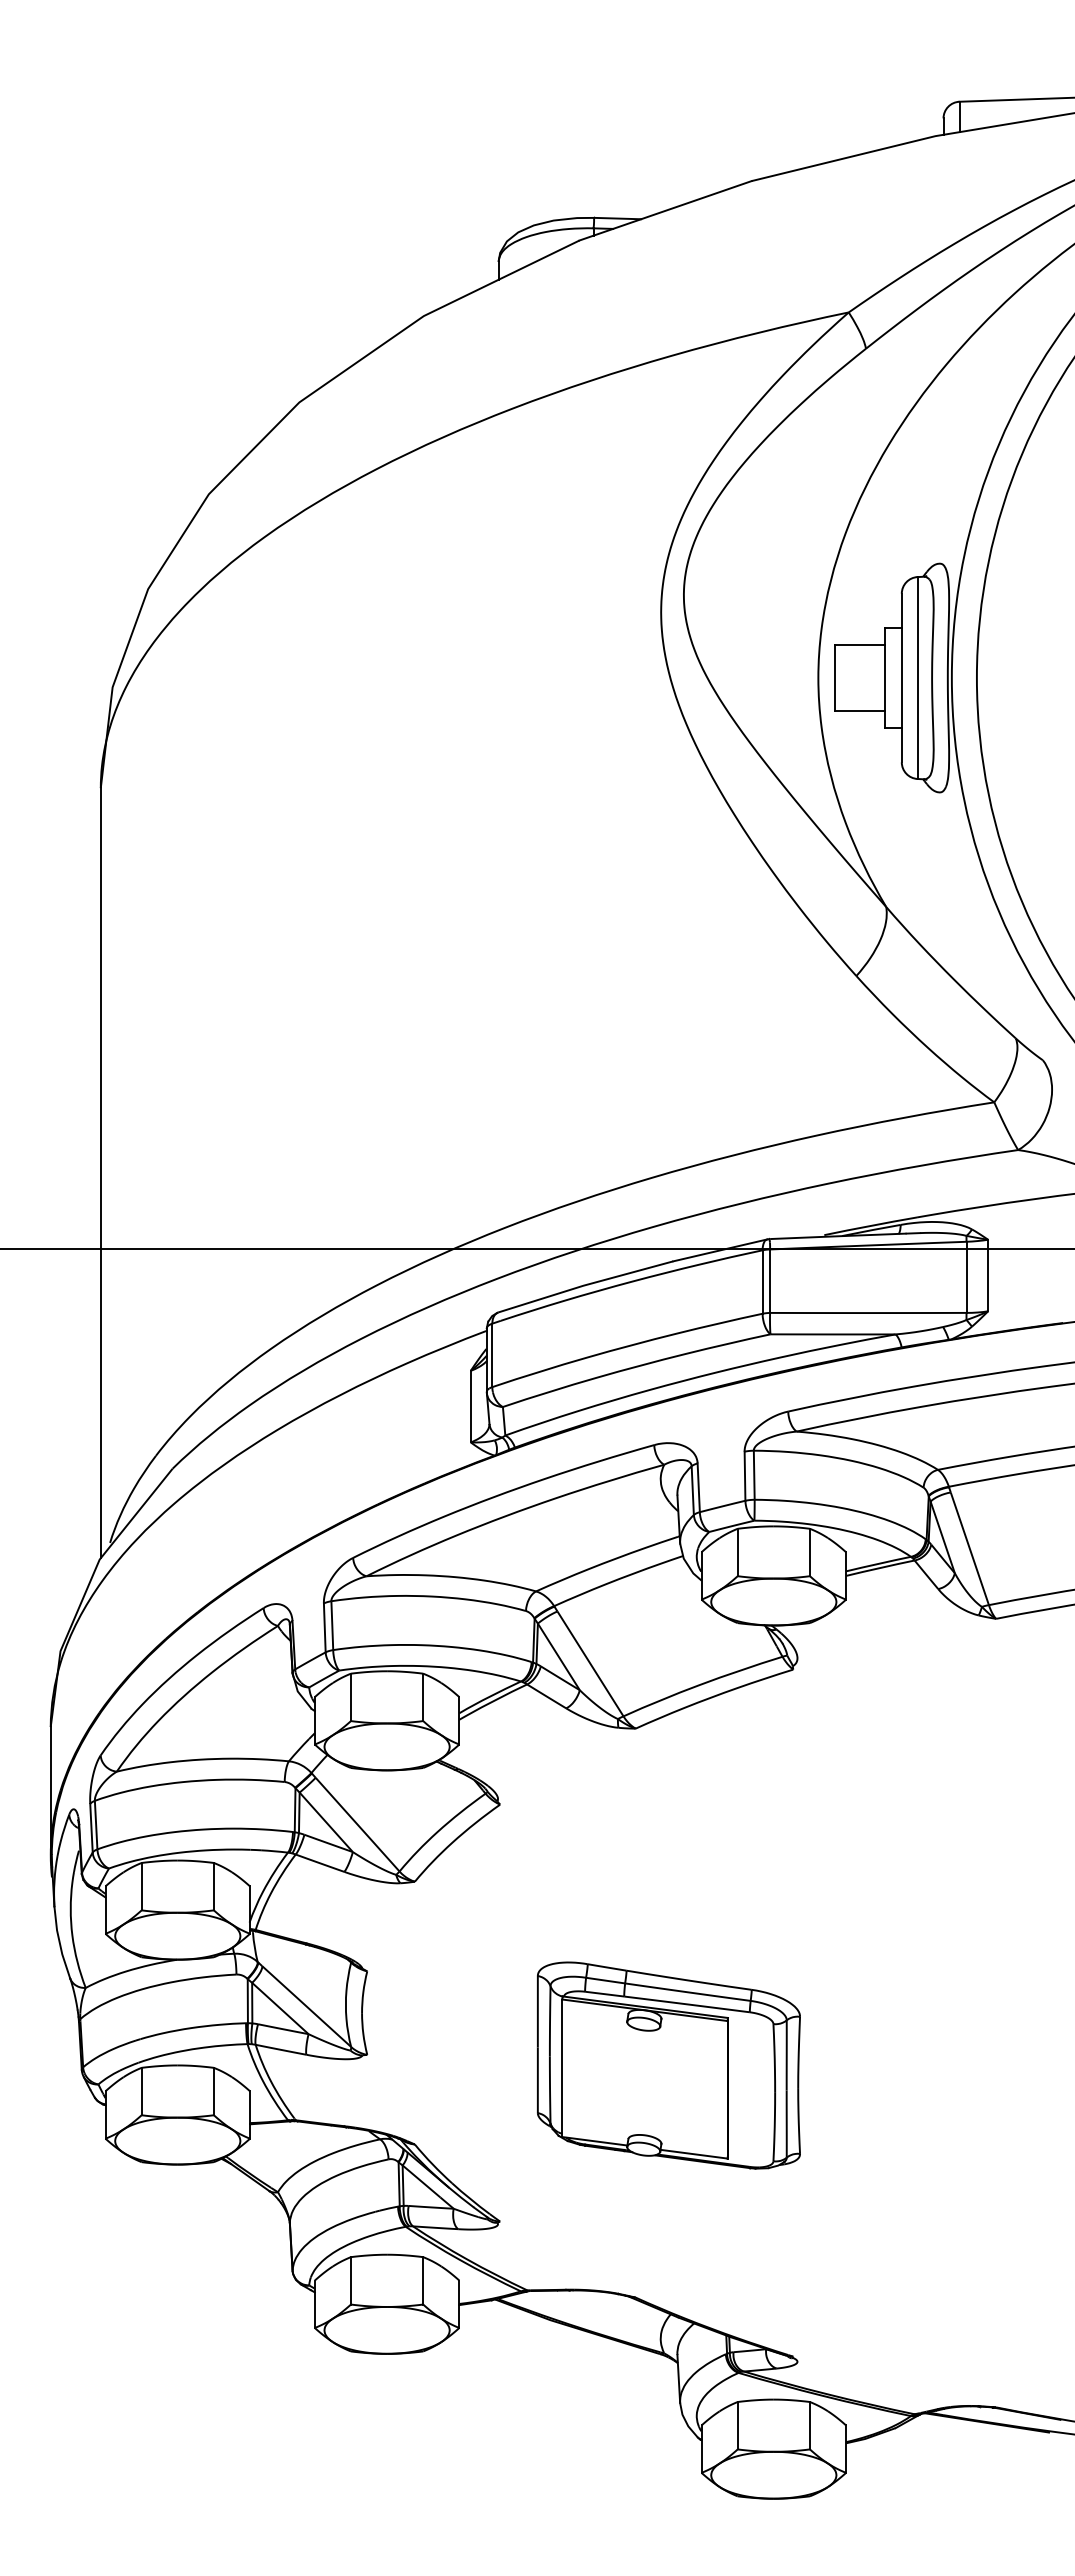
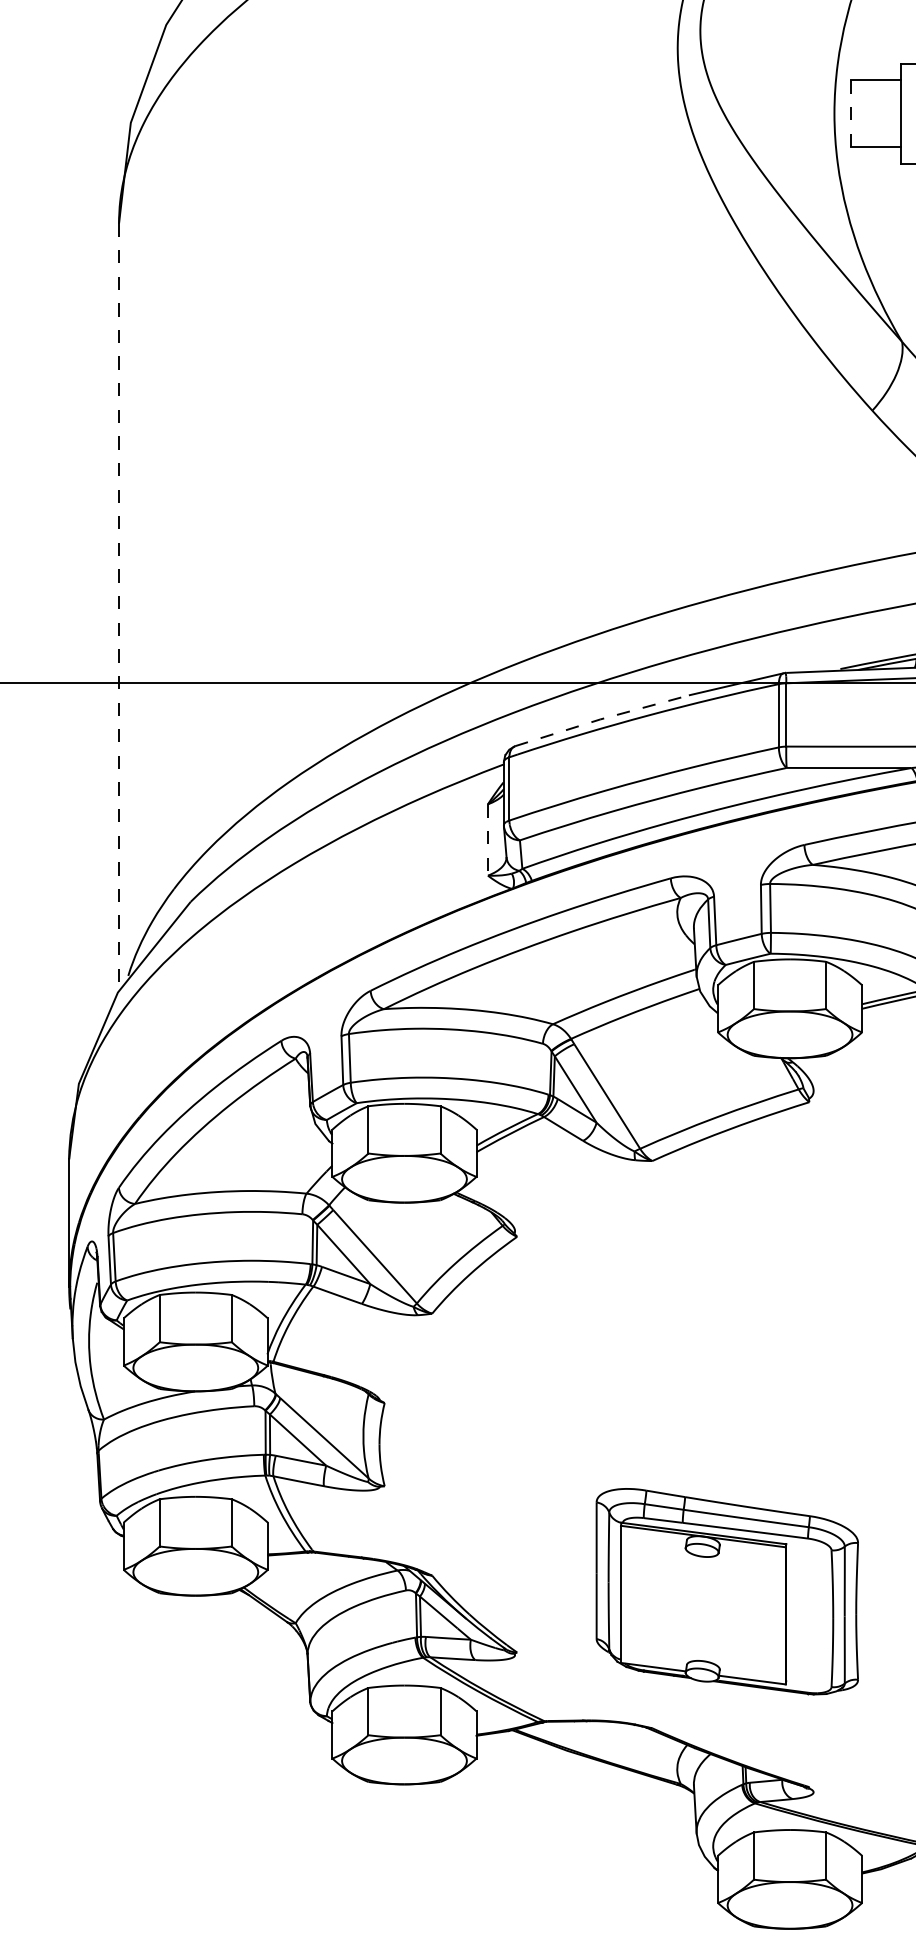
line: (835, 677) -> (851, 113), solid -> dashed
line: (100, 1173) -> (118, 607), solid -> dashed
line: (585, 1285) -> (602, 719), solid -> dashed
line: (470, 1406) -> (487, 839), solid -> dashed
part: (668, 2065) -> (726, 1591), moved

